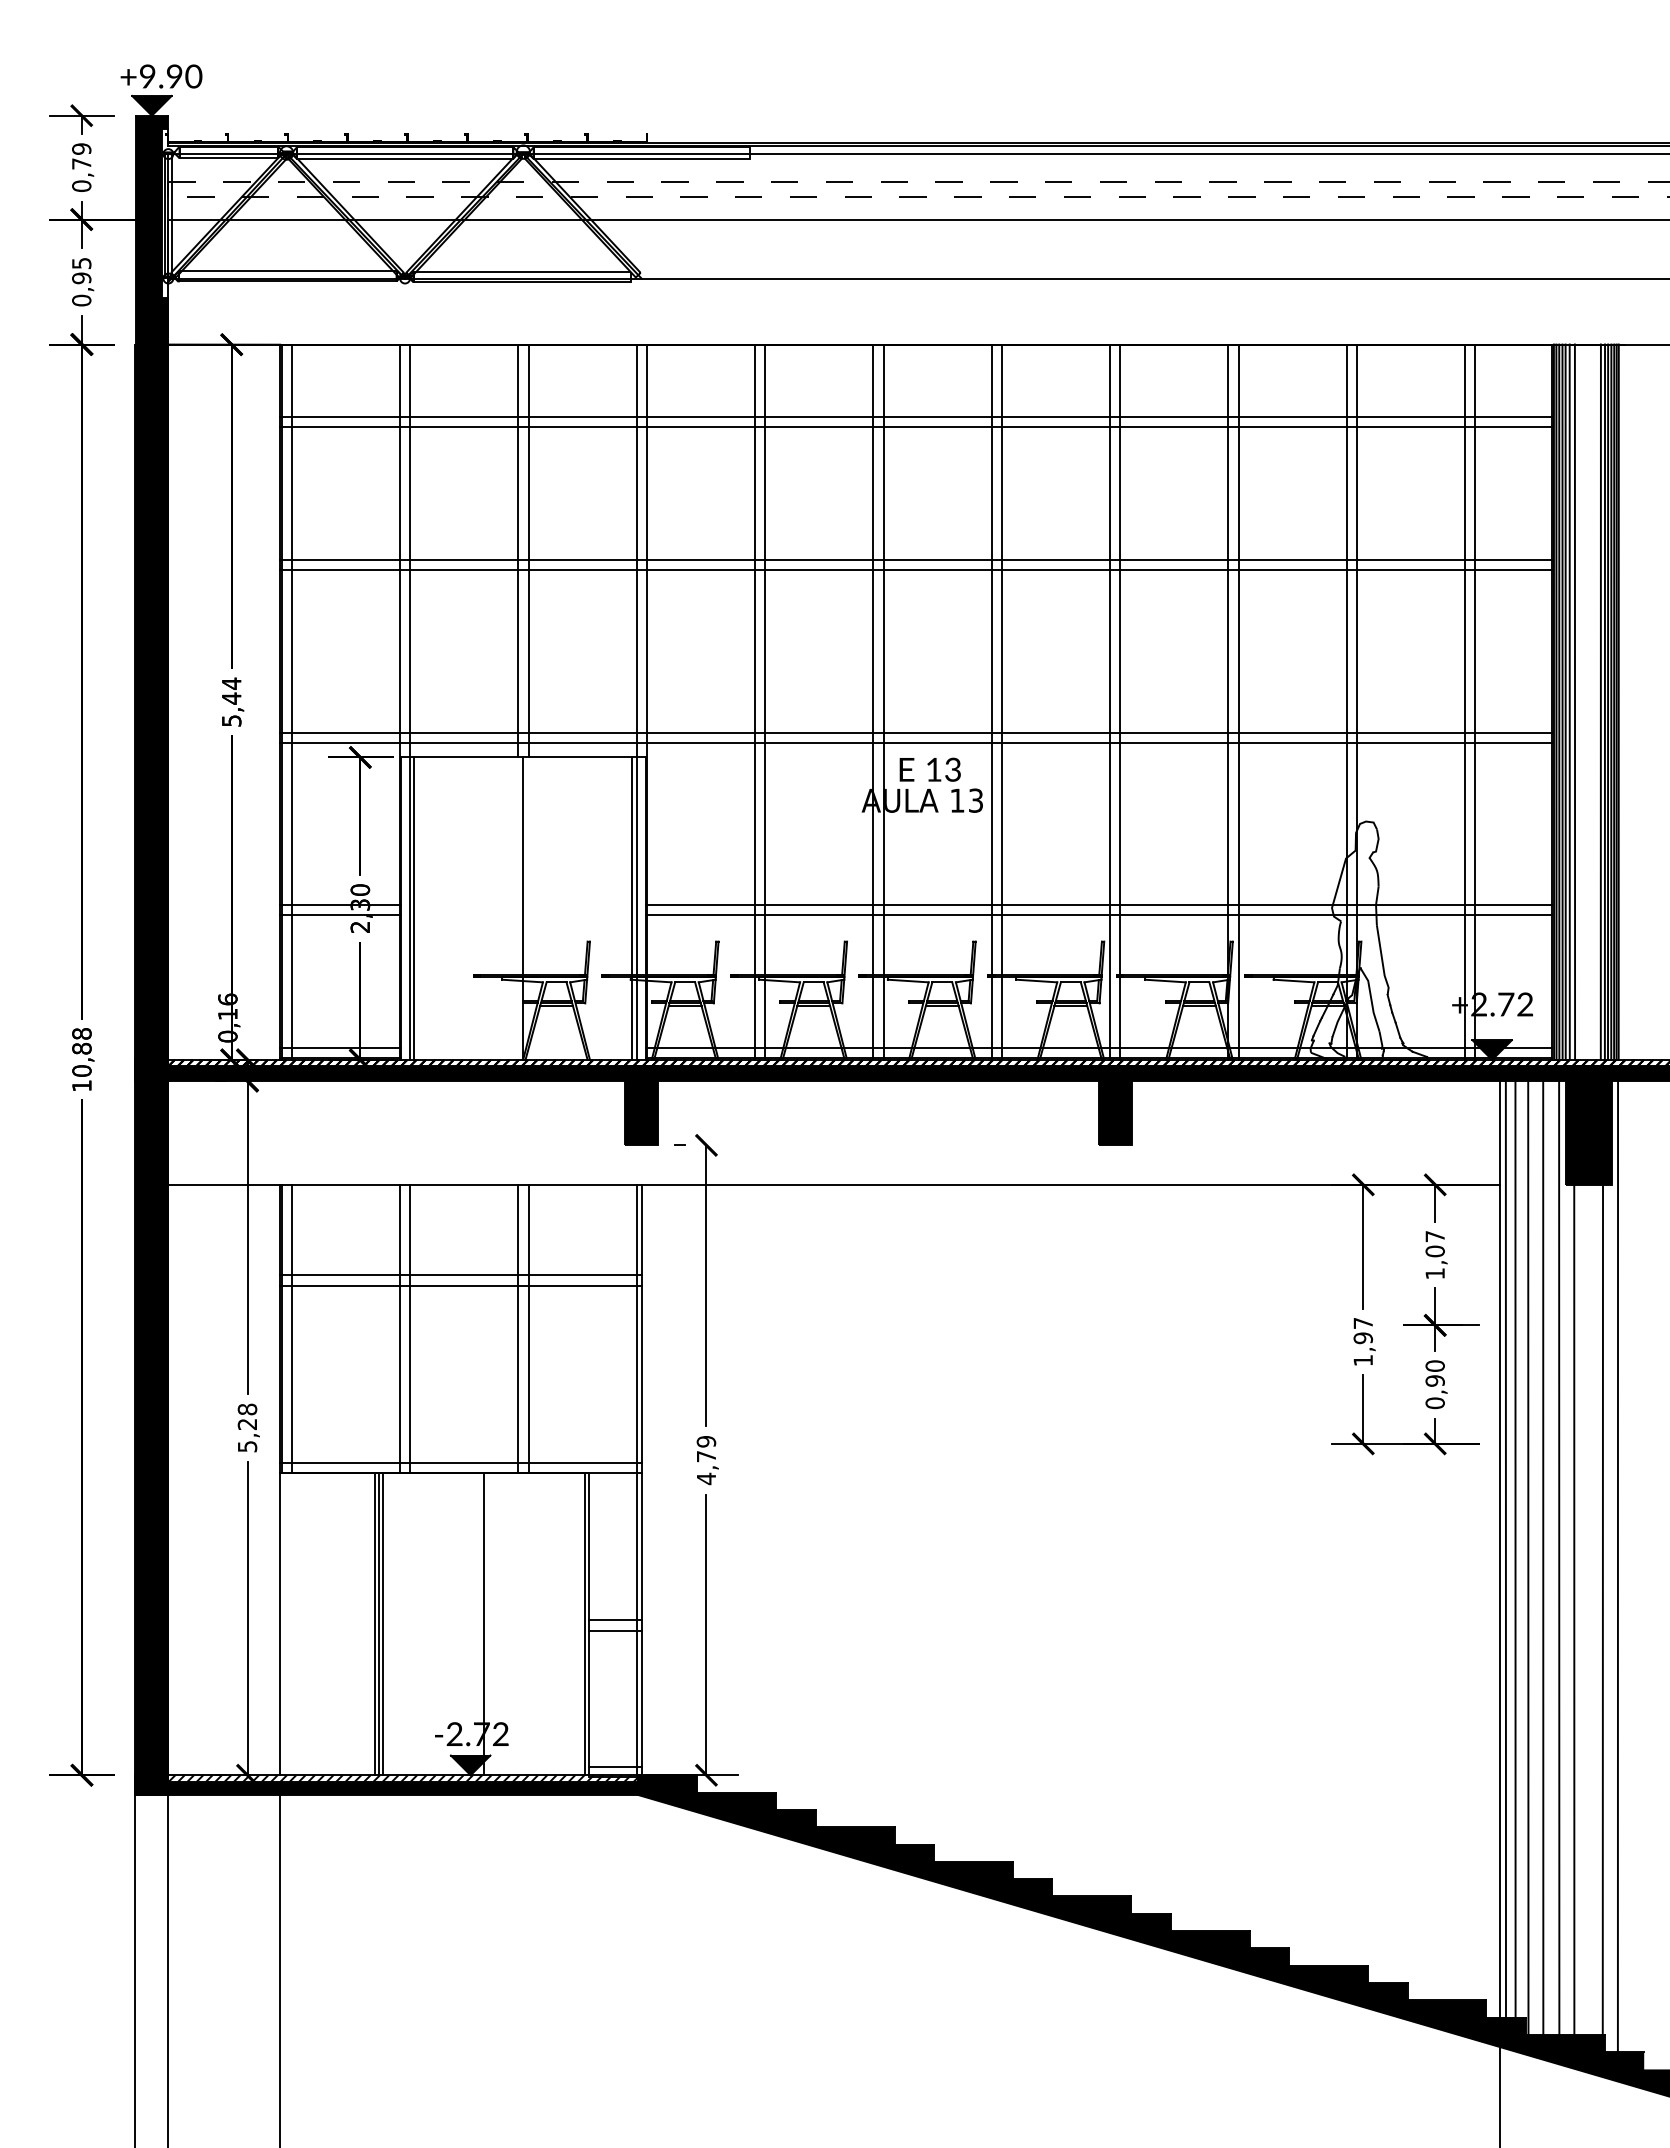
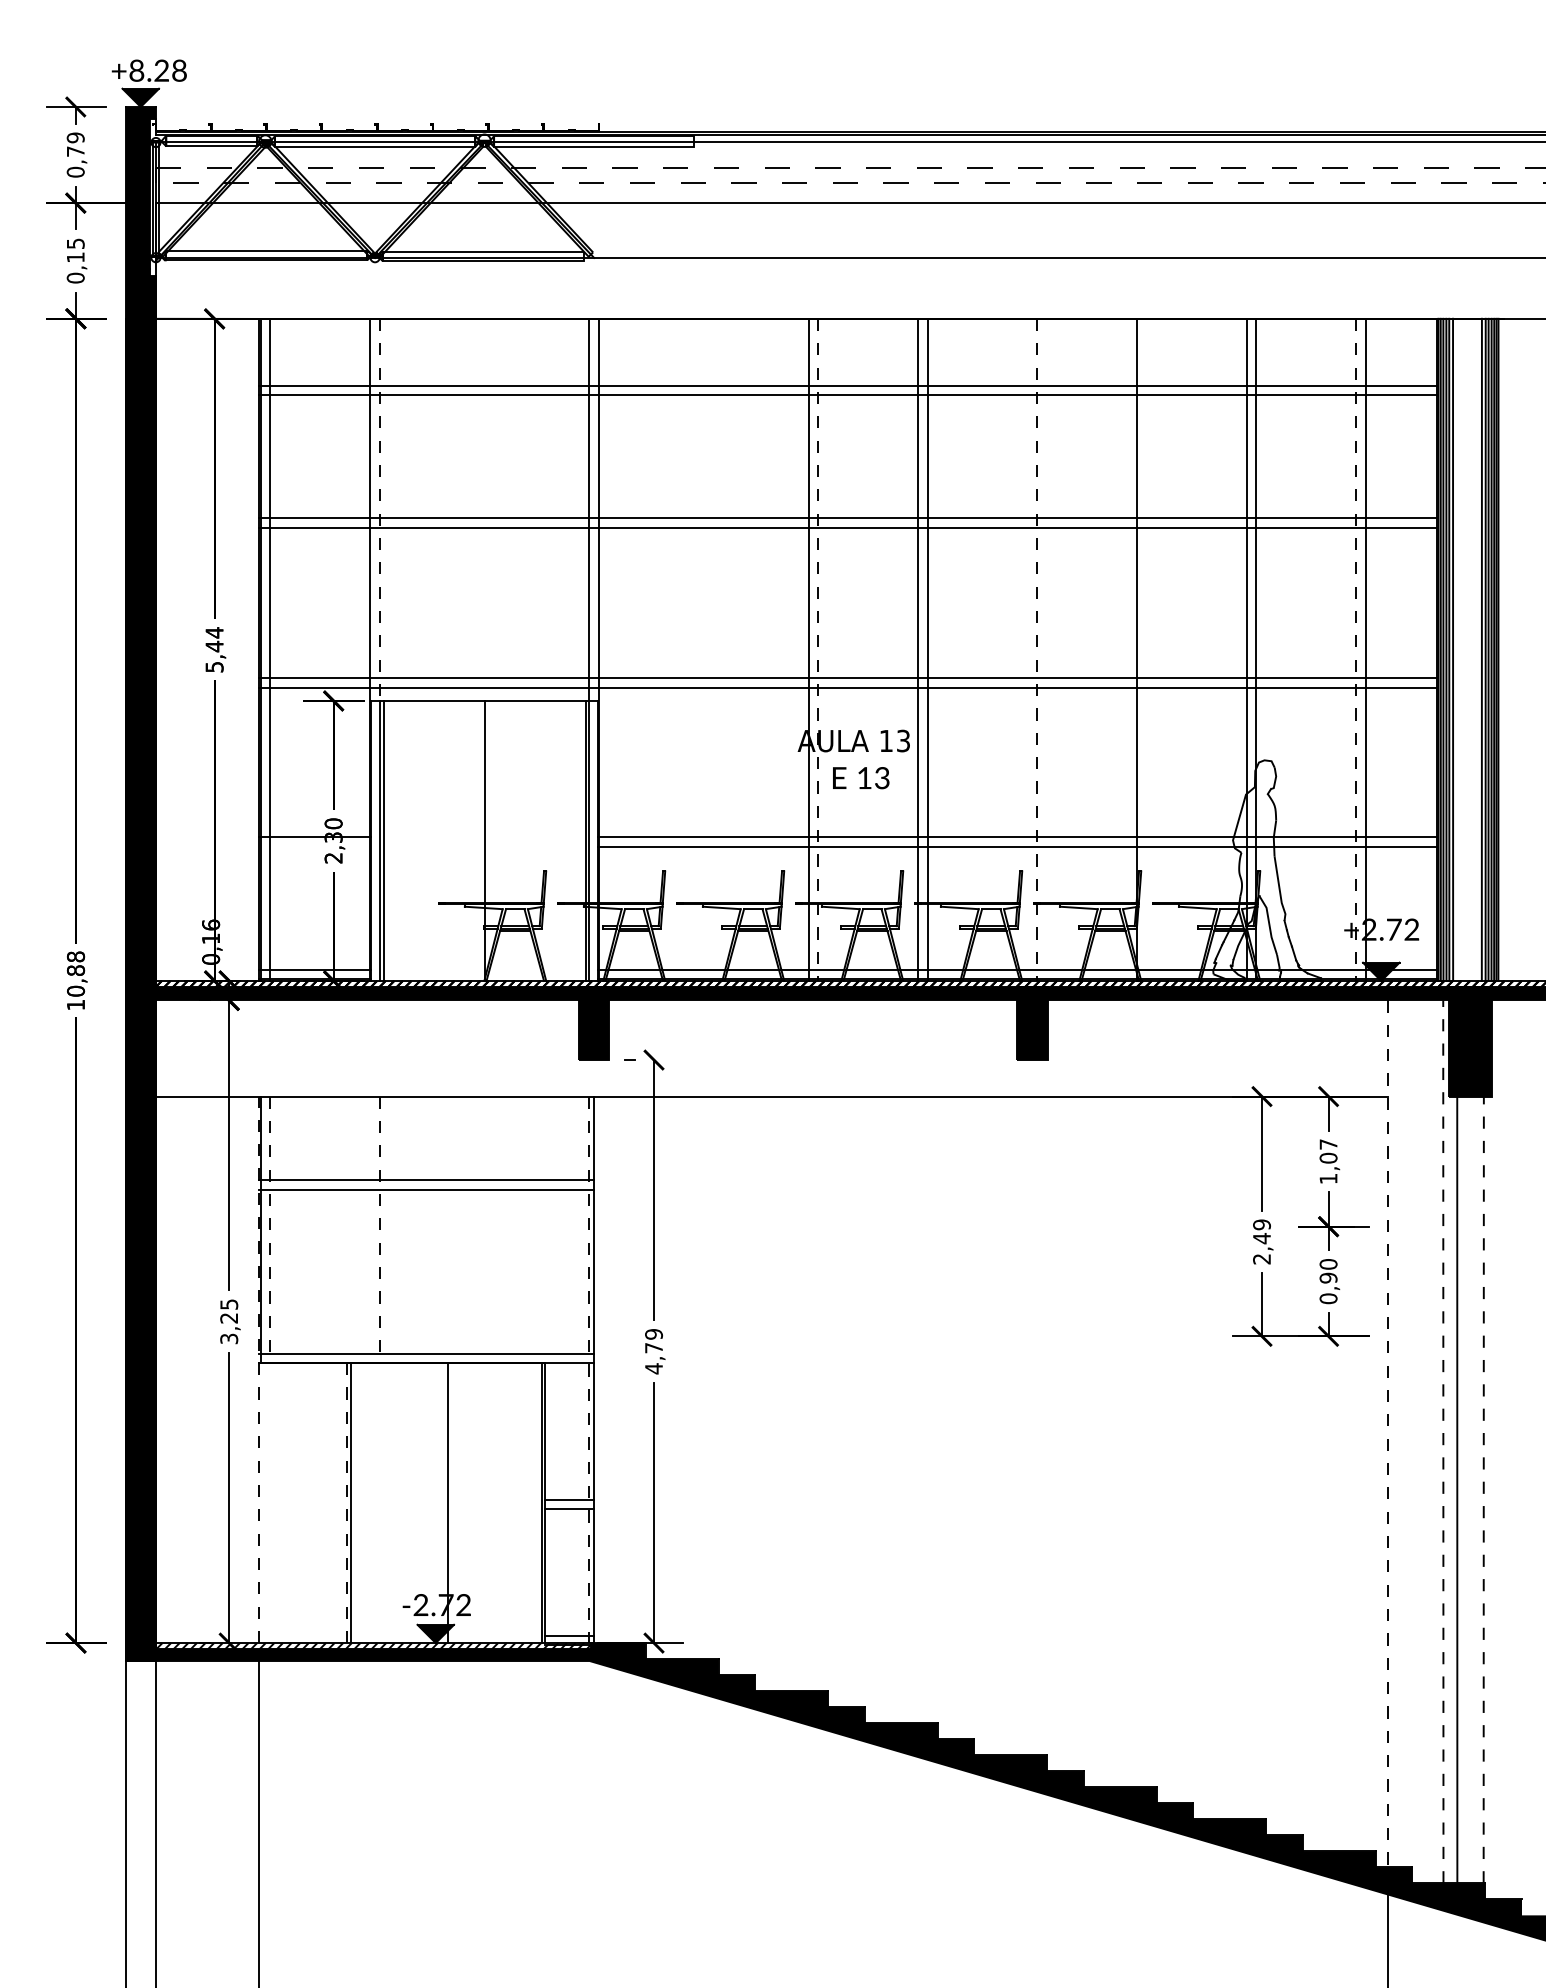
text: (170, 76) -> (157, 70), +9.90 -> +8.28
text: (81, 278) -> (75, 257), 0,95 -> 0,15
line: (518, 550) -> (480, 509), removed
line: (528, 550) -> (489, 509), removed
line: (410, 551) -> (380, 510), solid -> dashed
line: (754, 701) -> (698, 649), removed
line: (765, 701) -> (708, 649), removed
line: (1110, 701) -> (1028, 649), removed
line: (1238, 701) -> (1146, 649), removed
line: (1574, 701) -> (1457, 649), removed
line: (883, 702) -> (817, 650), solid -> dashed
line: (1120, 702) -> (1037, 650), solid -> dashed
line: (1465, 702) -> (1356, 650), solid -> dashed
text: (929, 769) -> (860, 777), moved
line: (340, 914) -> (315, 846), removed
line: (291, 1328) -> (269, 1229), solid -> dashed
line: (399, 1328) -> (369, 1229), removed
line: (410, 1328) -> (380, 1229), solid -> dashed
line: (518, 1328) -> (480, 1229), removed
line: (528, 1328) -> (489, 1229), removed
text: (1363, 1341) -> (1262, 1241), 1,97 -> 2,49
text: (247, 1427) -> (229, 1321), 5,28 -> 3,25
line: (280, 1479) -> (259, 1369), solid -> dashed
line: (636, 1480) -> (589, 1370), solid -> dashed
line: (1505, 1548) -> (1393, 1433), removed
line: (1515, 1548) -> (1402, 1433), removed
line: (1499, 1549) -> (1388, 1434), solid -> dashed
line: (1528, 1557) -> (1414, 1441), removed
line: (1543, 1557) -> (1428, 1441), removed
line: (1559, 1557) -> (1443, 1441), solid -> dashed
line: (1602, 1557) -> (1483, 1441), solid -> dashed
line: (1617, 1566) -> (1497, 1449), removed
line: (382, 1623) -> (354, 1502), removed
line: (374, 1624) -> (346, 1503), solid -> dashed

